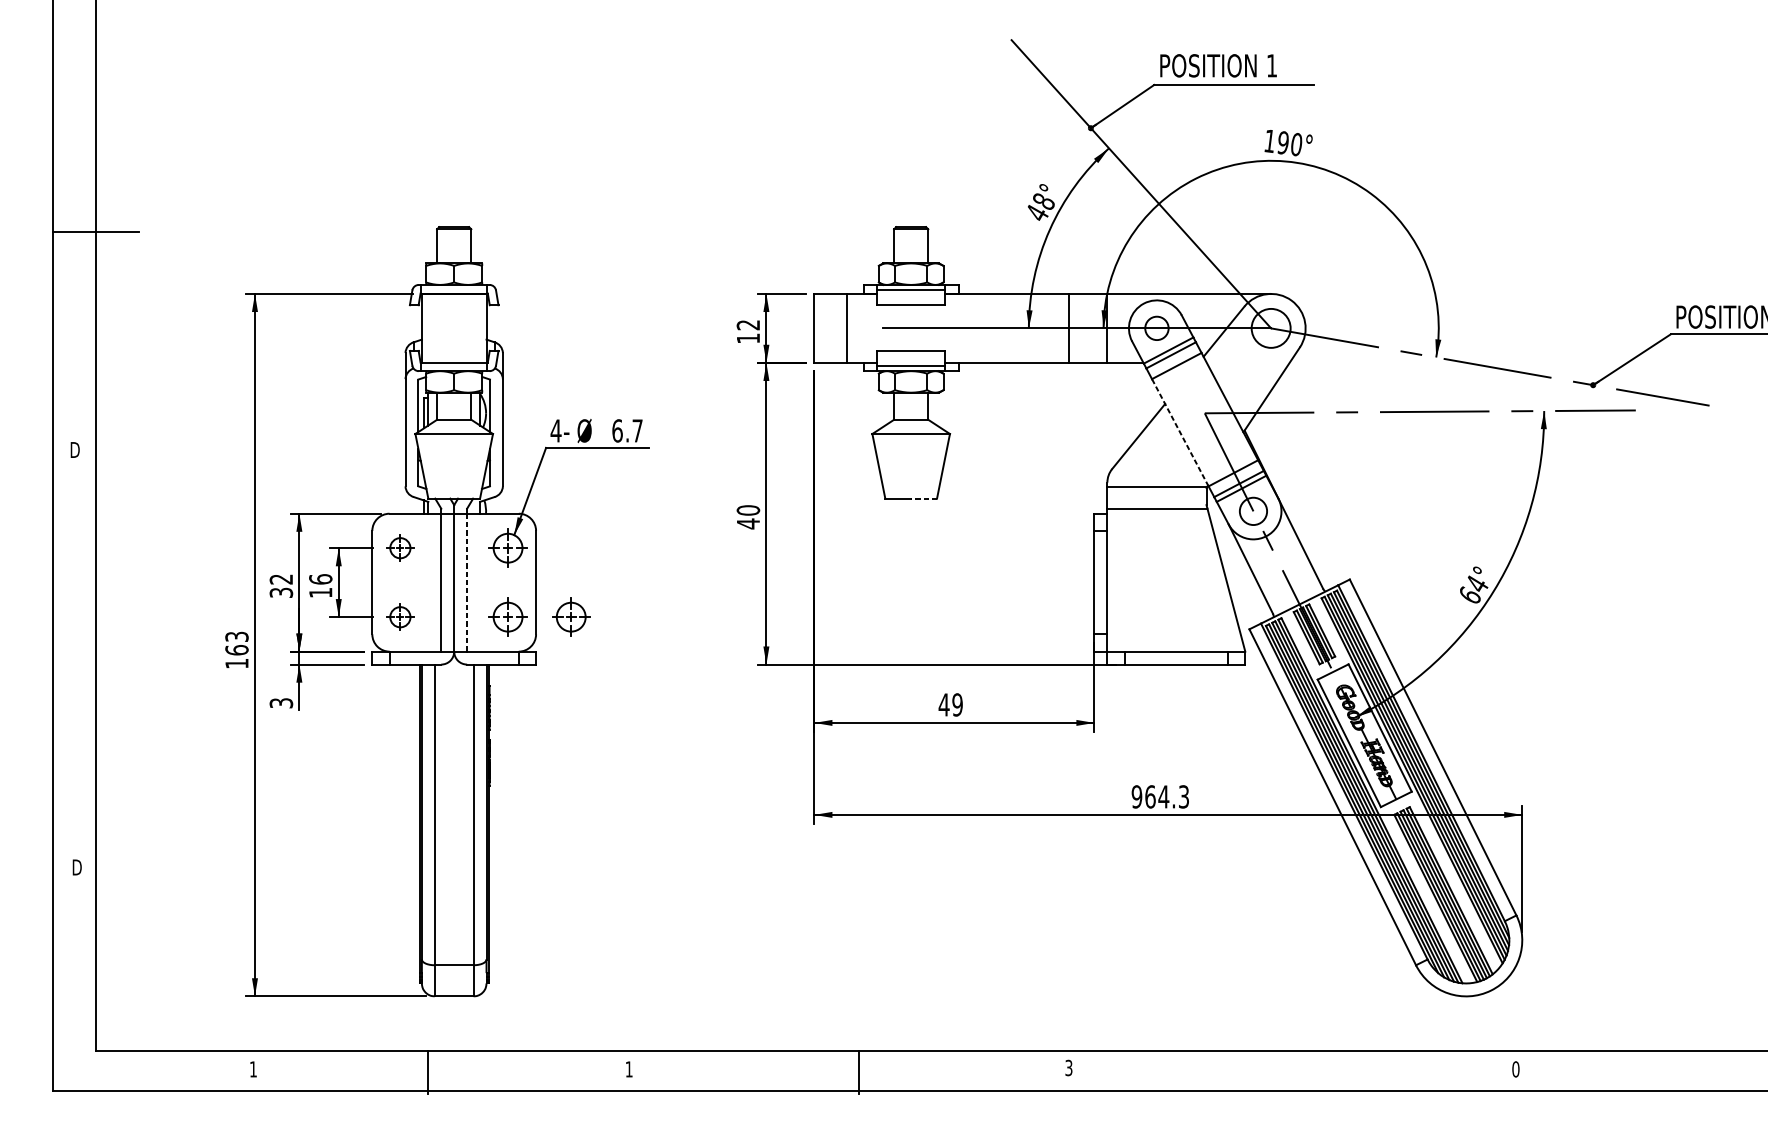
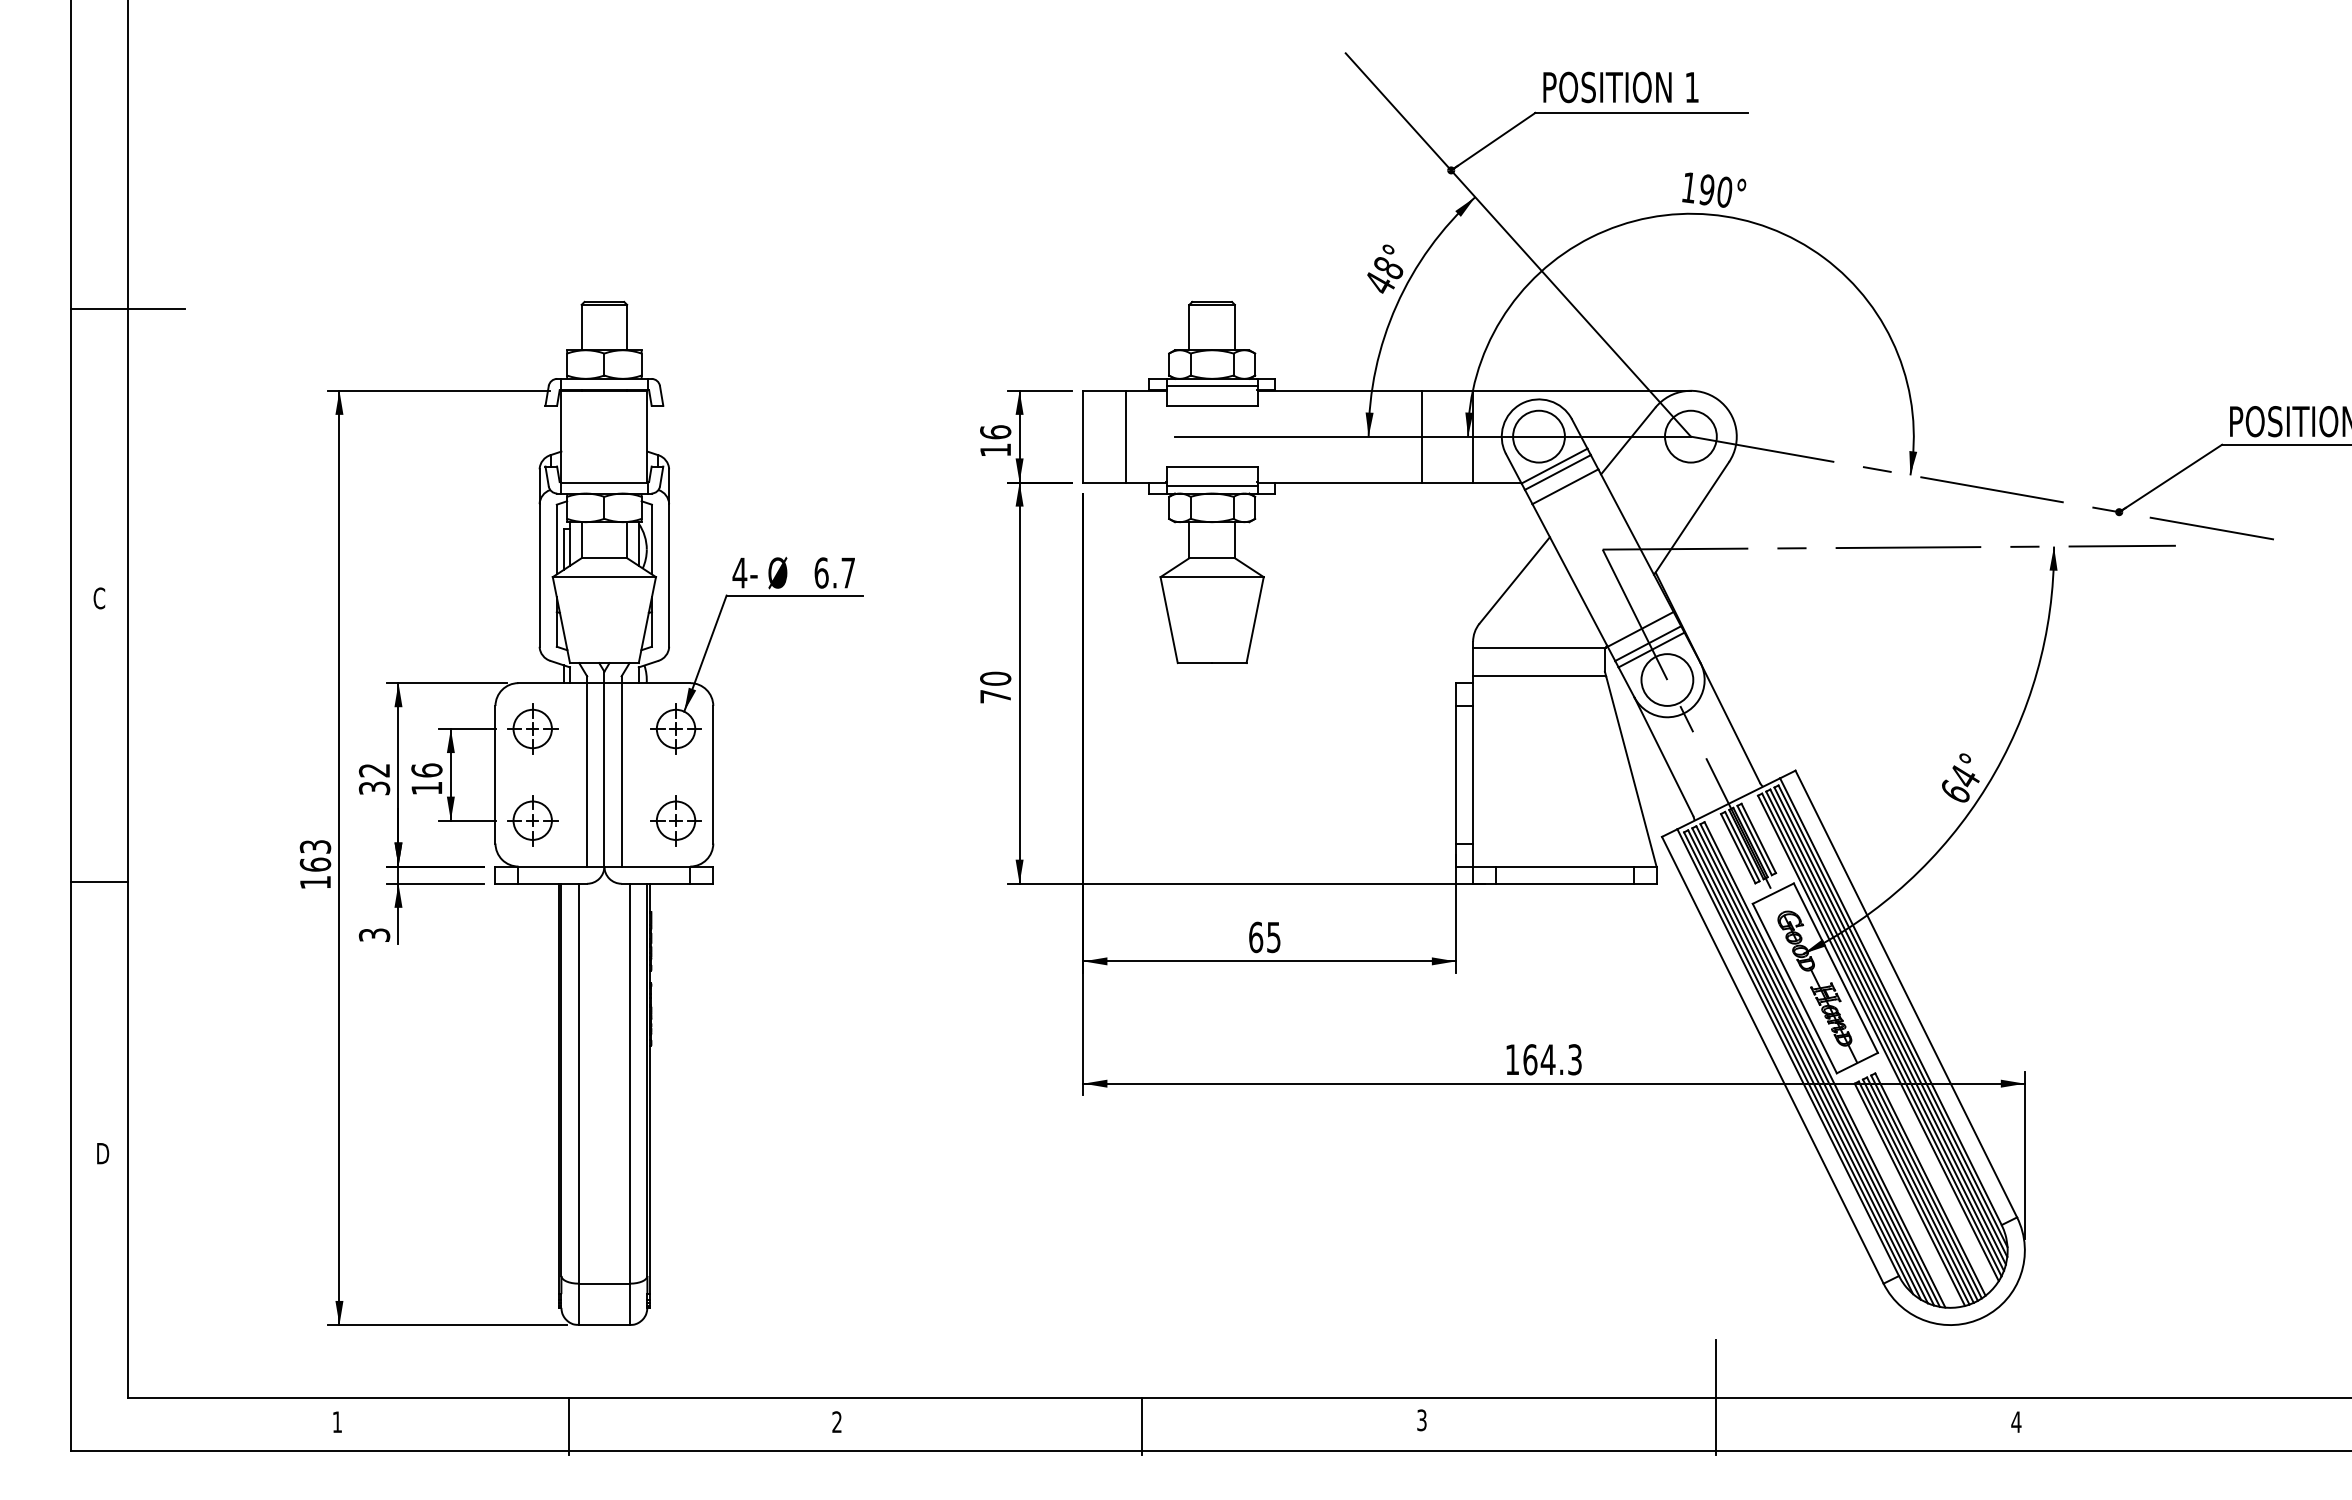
text: (748, 325) -> (995, 432), 12 -> 16
circle: (1156, 328) -> (1538, 436), size x1.67
line: (1180, 432) -> (1570, 575), dashed -> solid
text: (74, 450) -> (99, 598), D -> C
line: (923, 498) -> (1228, 663), dashed -> solid
circle: (1253, 510) -> (1667, 679), size x1.43
text: (748, 523) -> (995, 696), 40 -> 70
part: (400, 547) -> (532, 728), size x1.43
line: (467, 582) -> (621, 774), dashed -> solid
part: (400, 617) -> (532, 820), size x1.43
part: (570, 617) -> (759, 820), removed
line: (73, 662) -> (98, 881), added
text: (950, 704) -> (1264, 937), 49 -> 65
text: (1137, 796) -> (1512, 1059), 964.3 -> 164.3
line: (1289, 1050) -> (1715, 1397), added
text: (628, 1068) -> (836, 1421), 1 -> 2
text: (1515, 1069) -> (2016, 1422), 0 -> 4

